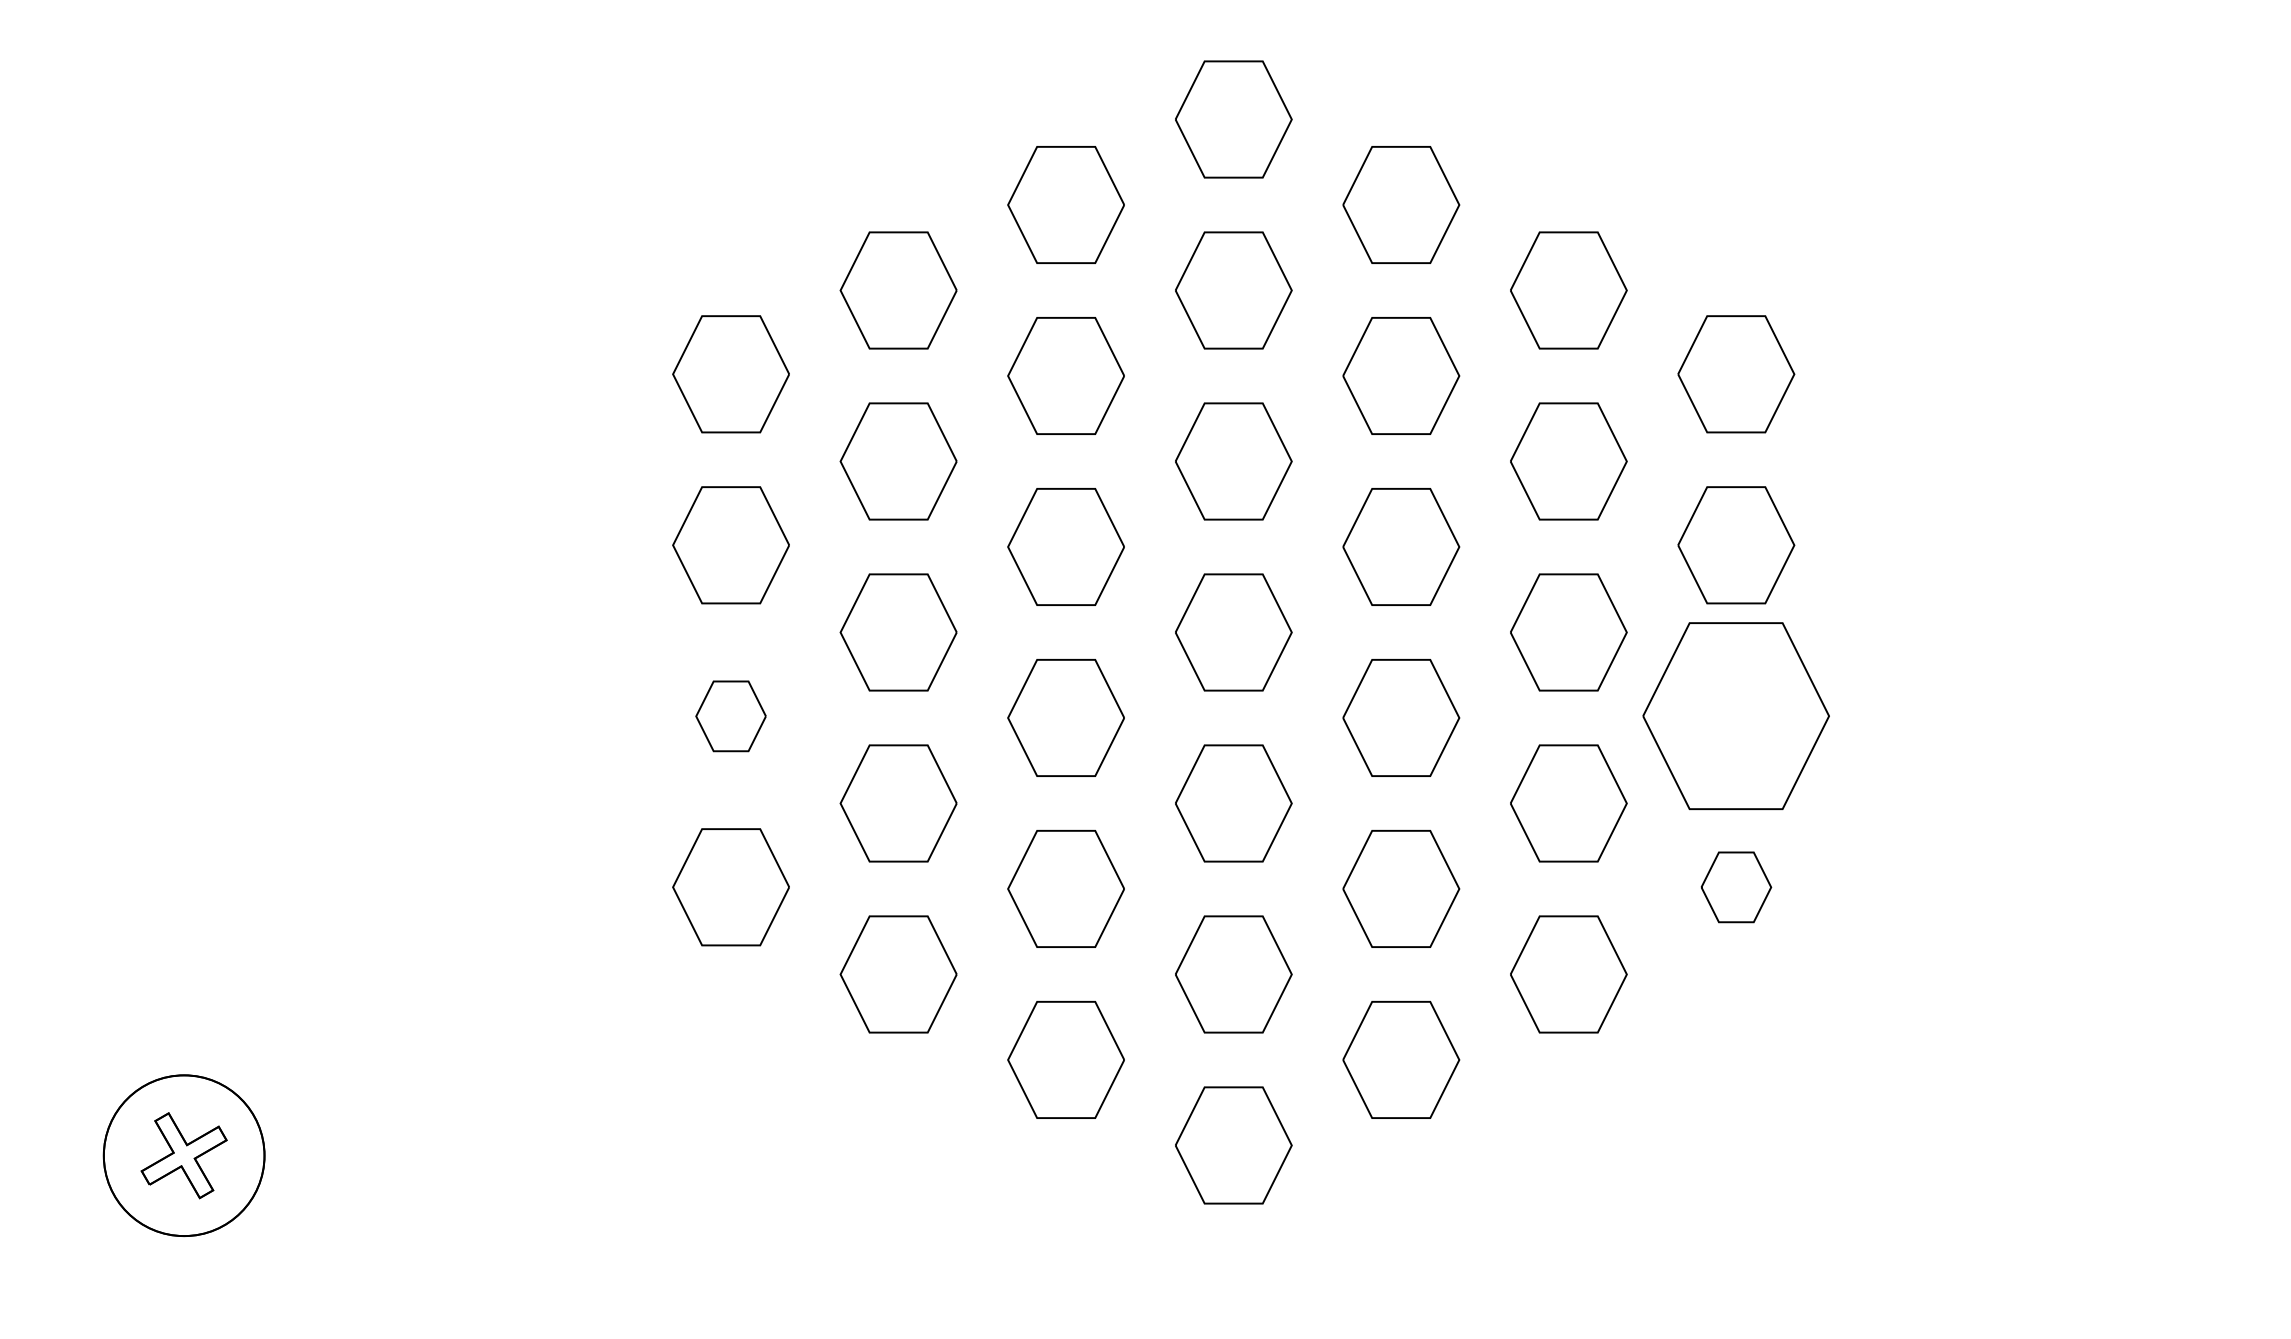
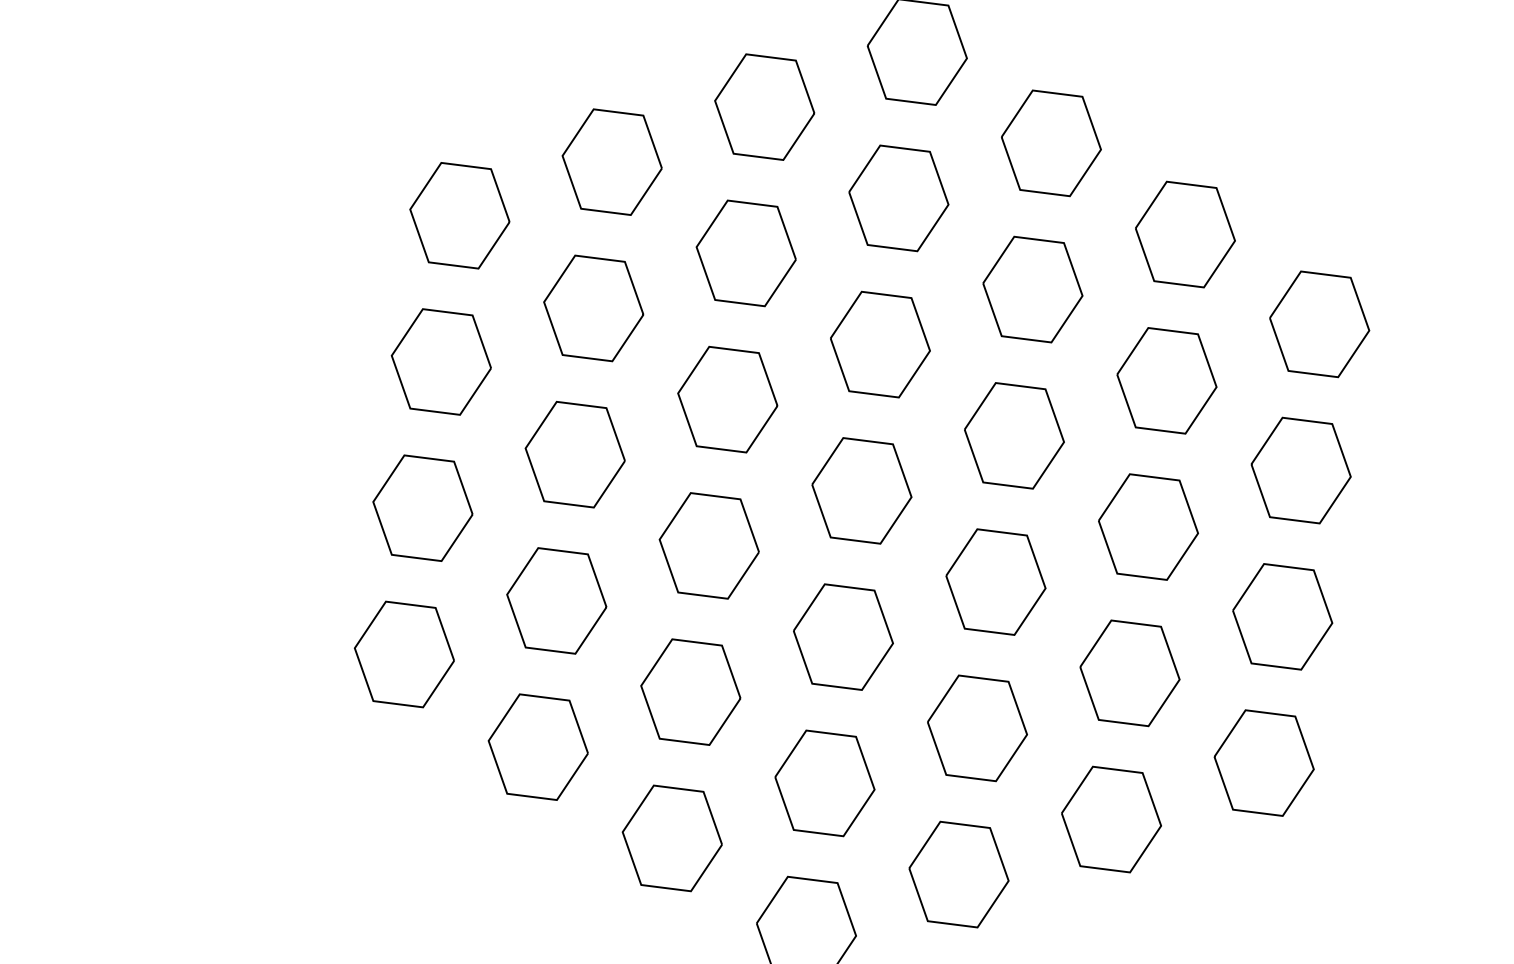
part: (730, 716) -> (422, 508), size x1.67
part: (1736, 716) -> (1282, 617), size x0.62
part: (1736, 887) -> (1264, 763), size x1.67

